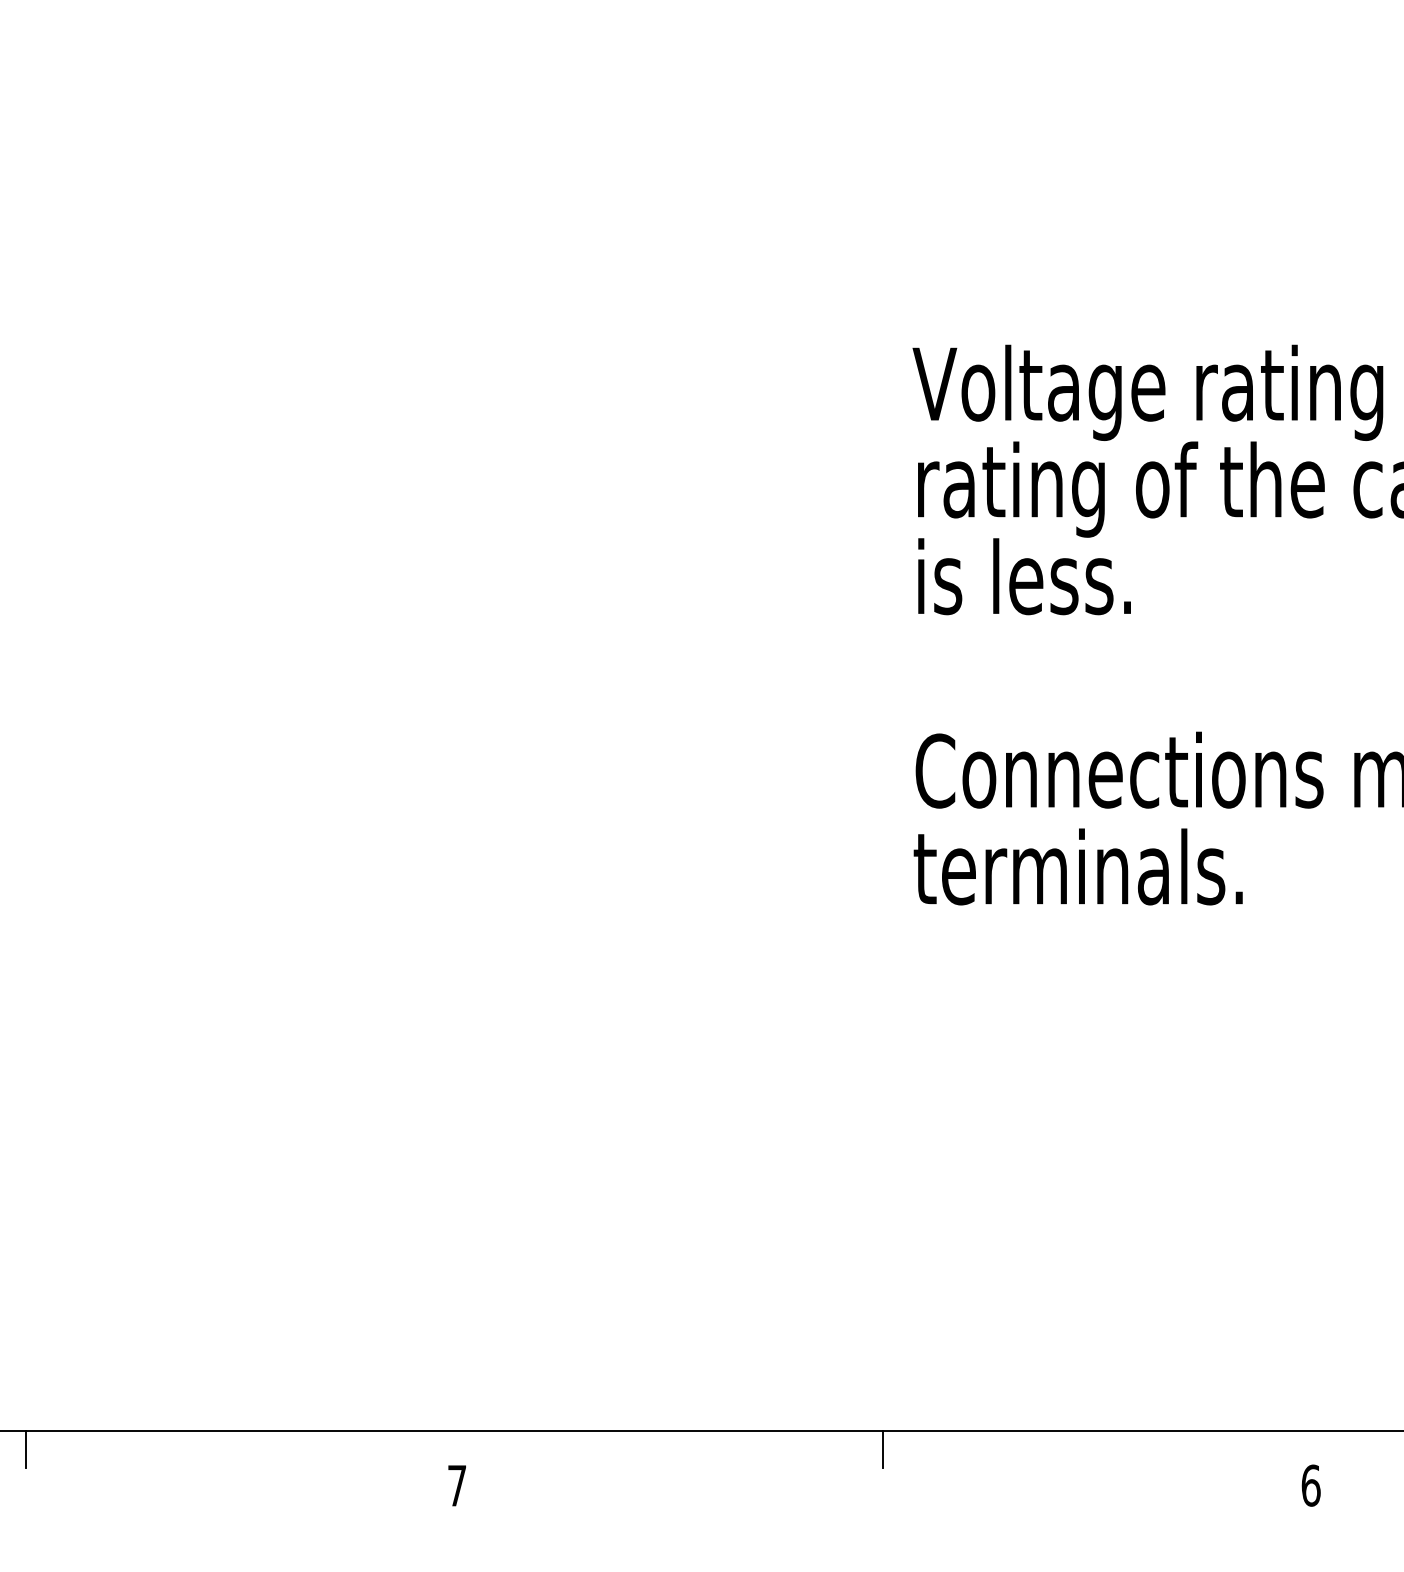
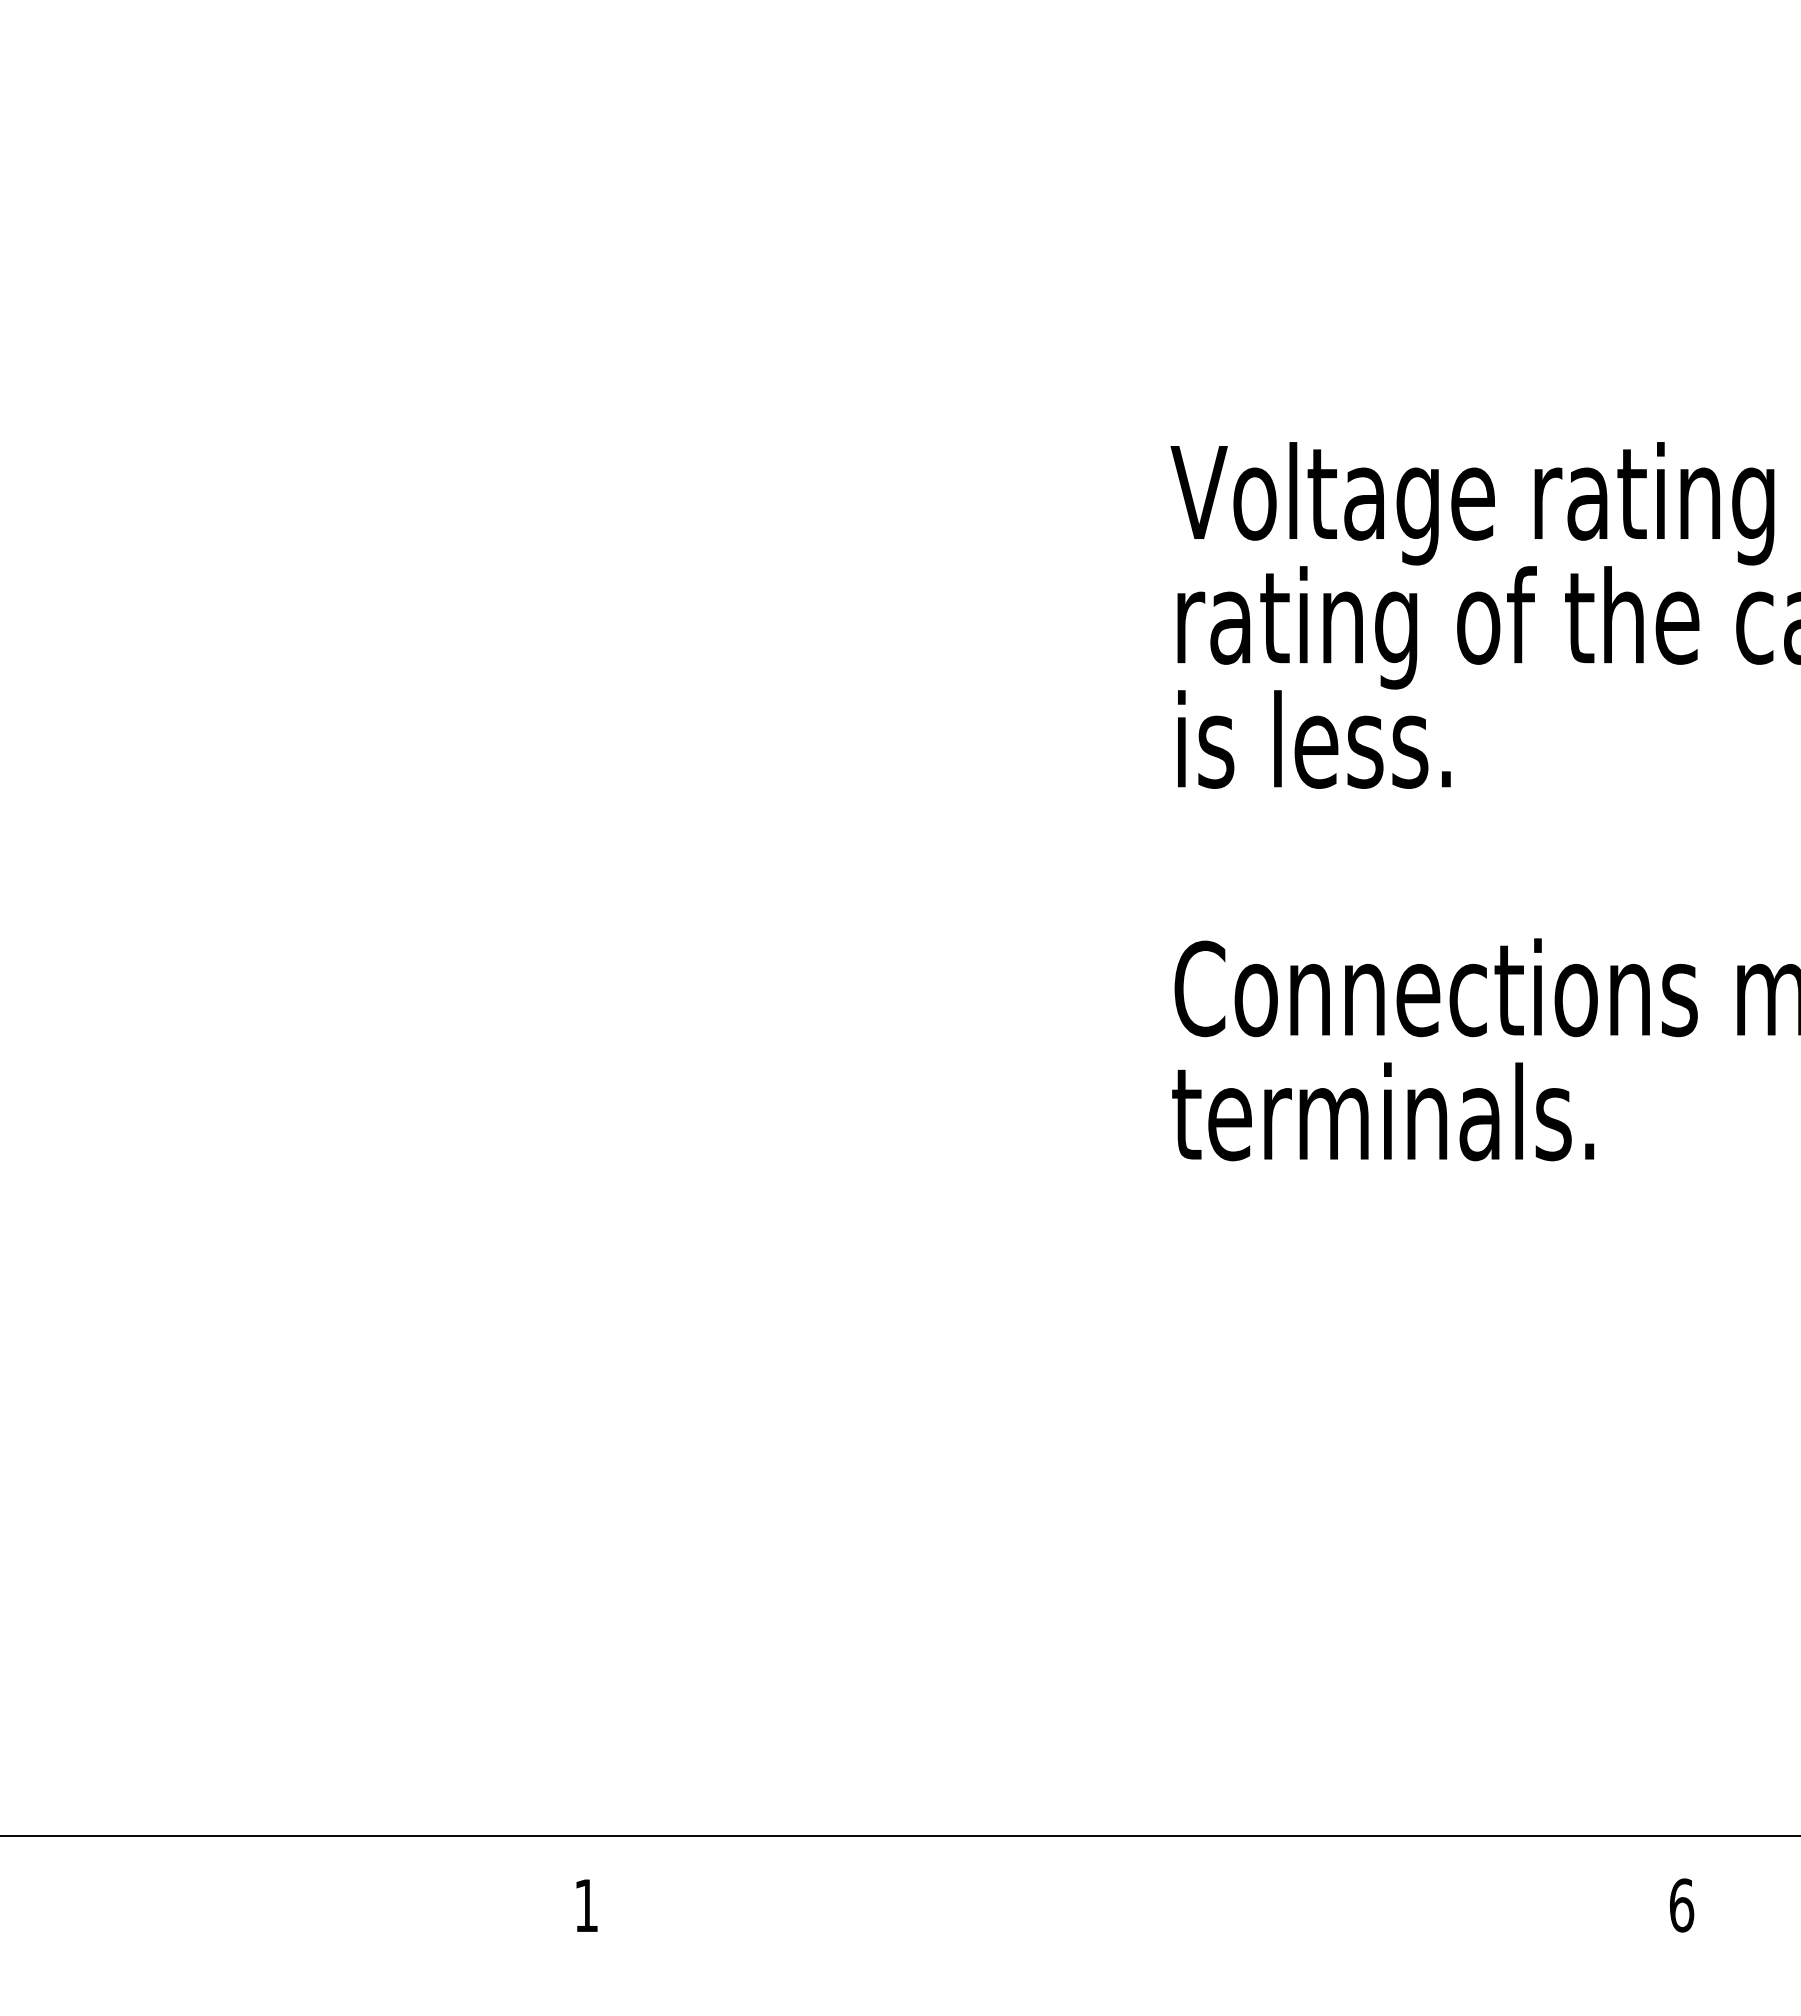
line: (26, 1449) -> (33, 1858), removed
line: (883, 1449) -> (1133, 1858), removed
text: (457, 1485) -> (586, 1905), 7 -> 1

